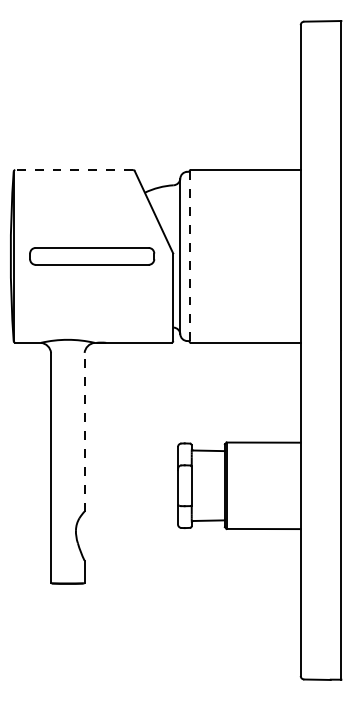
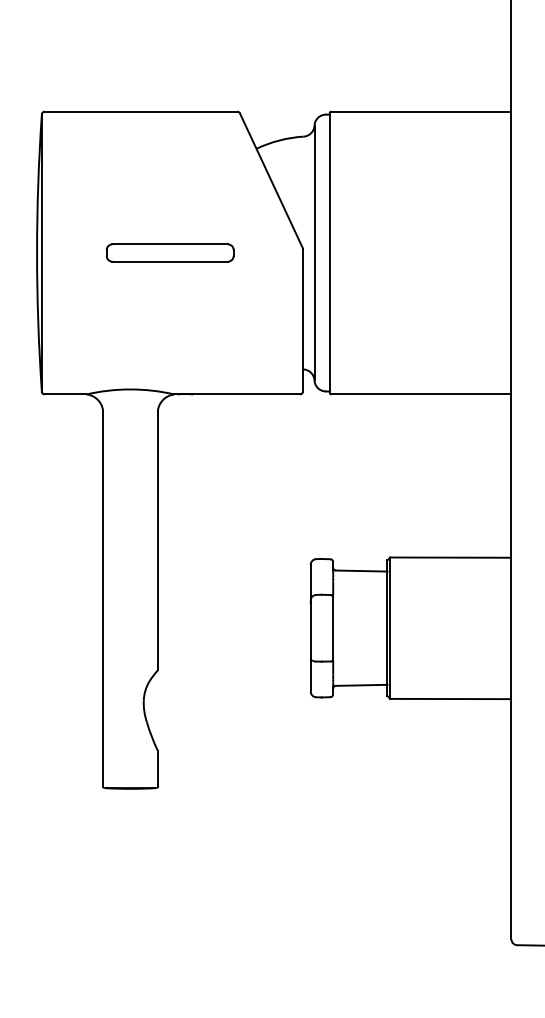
line: (74, 170) -> (141, 112), dashed -> solid
part: (91, 256) -> (169, 253), size x0.62
line: (189, 256) -> (329, 253), dashed -> solid
line: (84, 431) -> (157, 539), dashed -> solid

